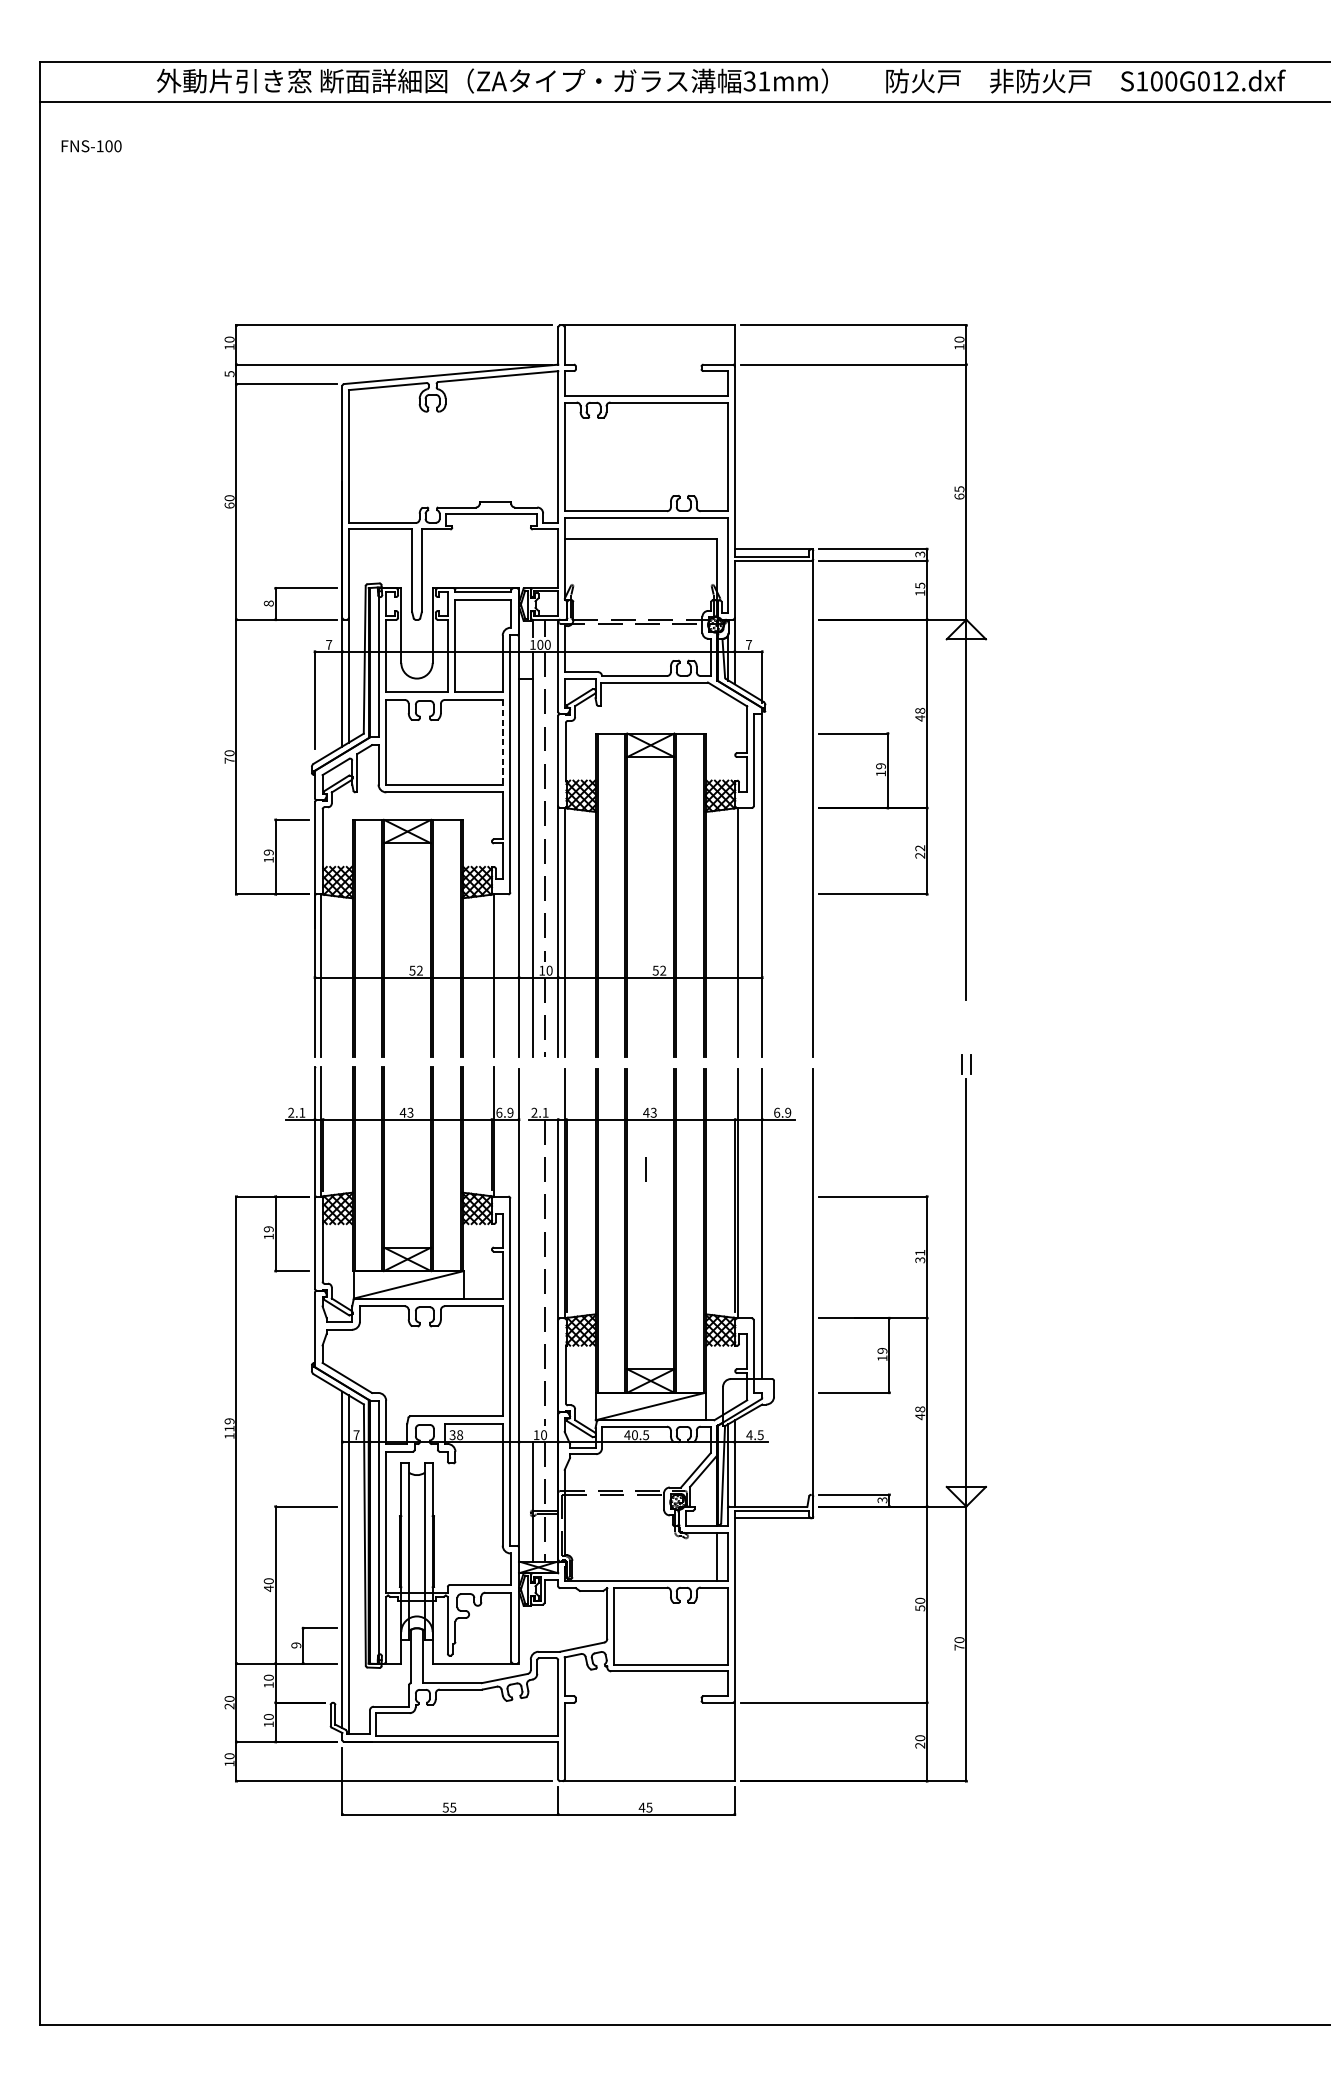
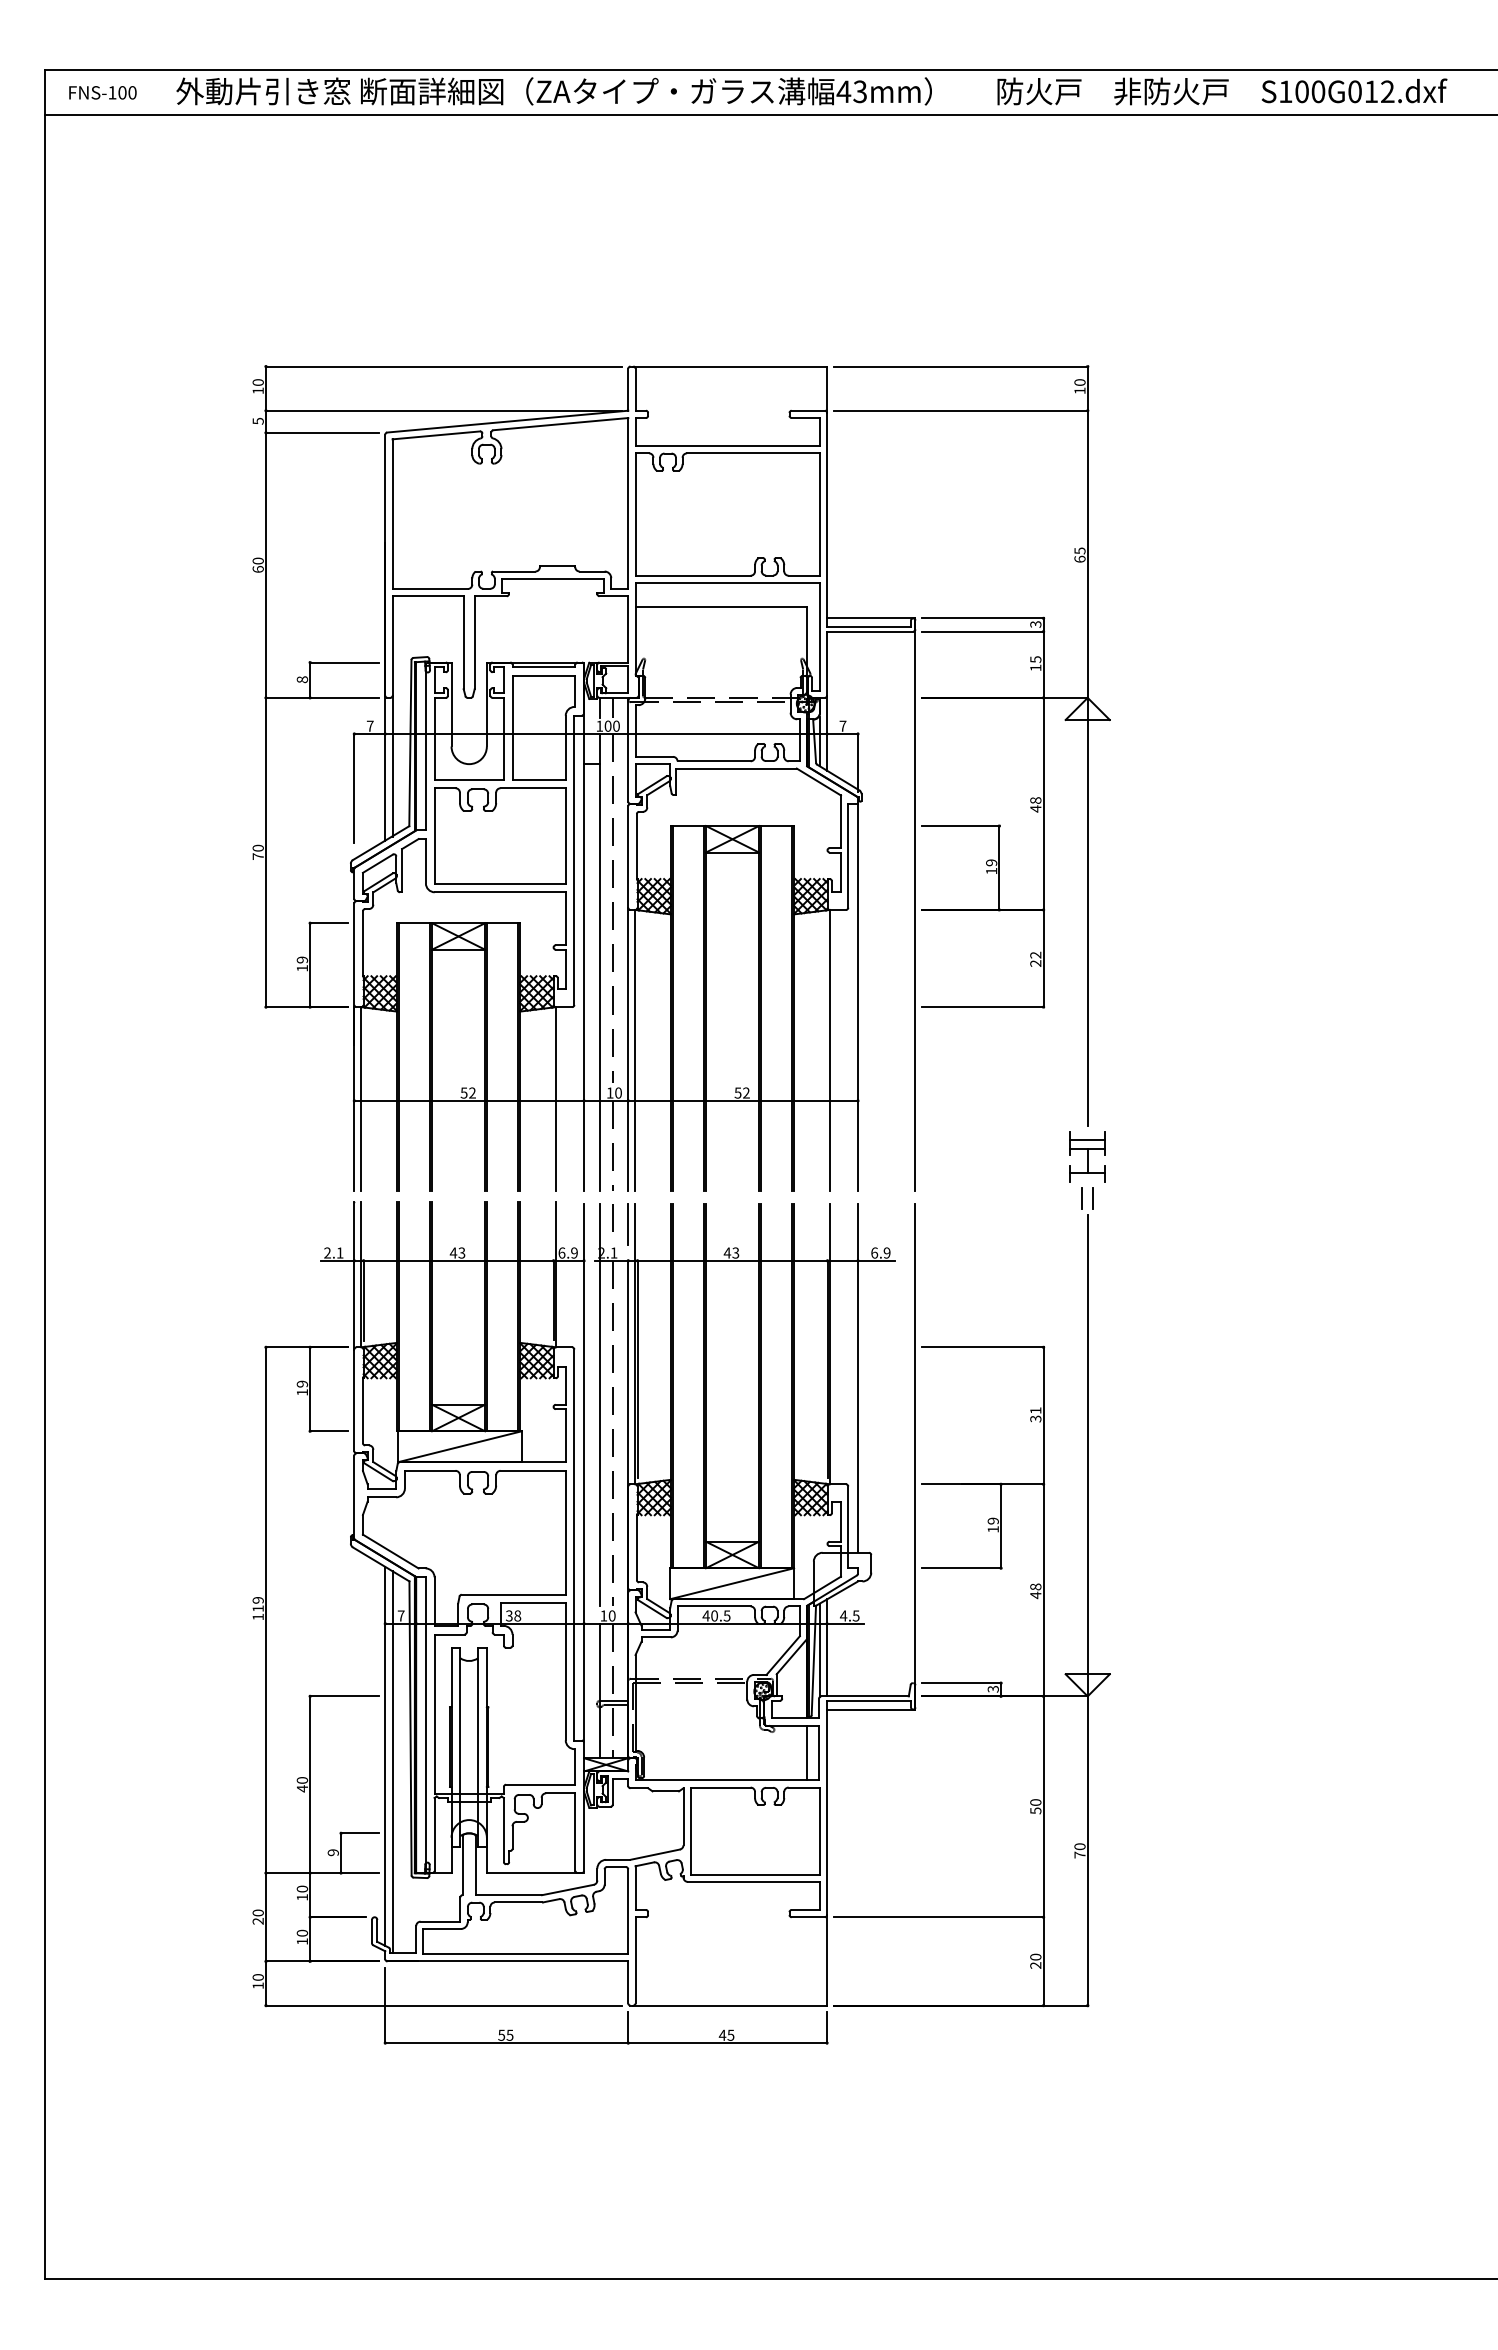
text: (756, 81) -> (851, 91), 31mm -> 43mm
text: (91, 145) -> (102, 92), moved
line: (502, 741) -> (565, 835), dashed -> solid
part: (966, 1027) -> (1087, 1156), added
line: (558, 1087) -> (628, 1224), added
line: (645, 1169) -> (612, 1217), moved
line: (532, 1247) -> (599, 1404), added

